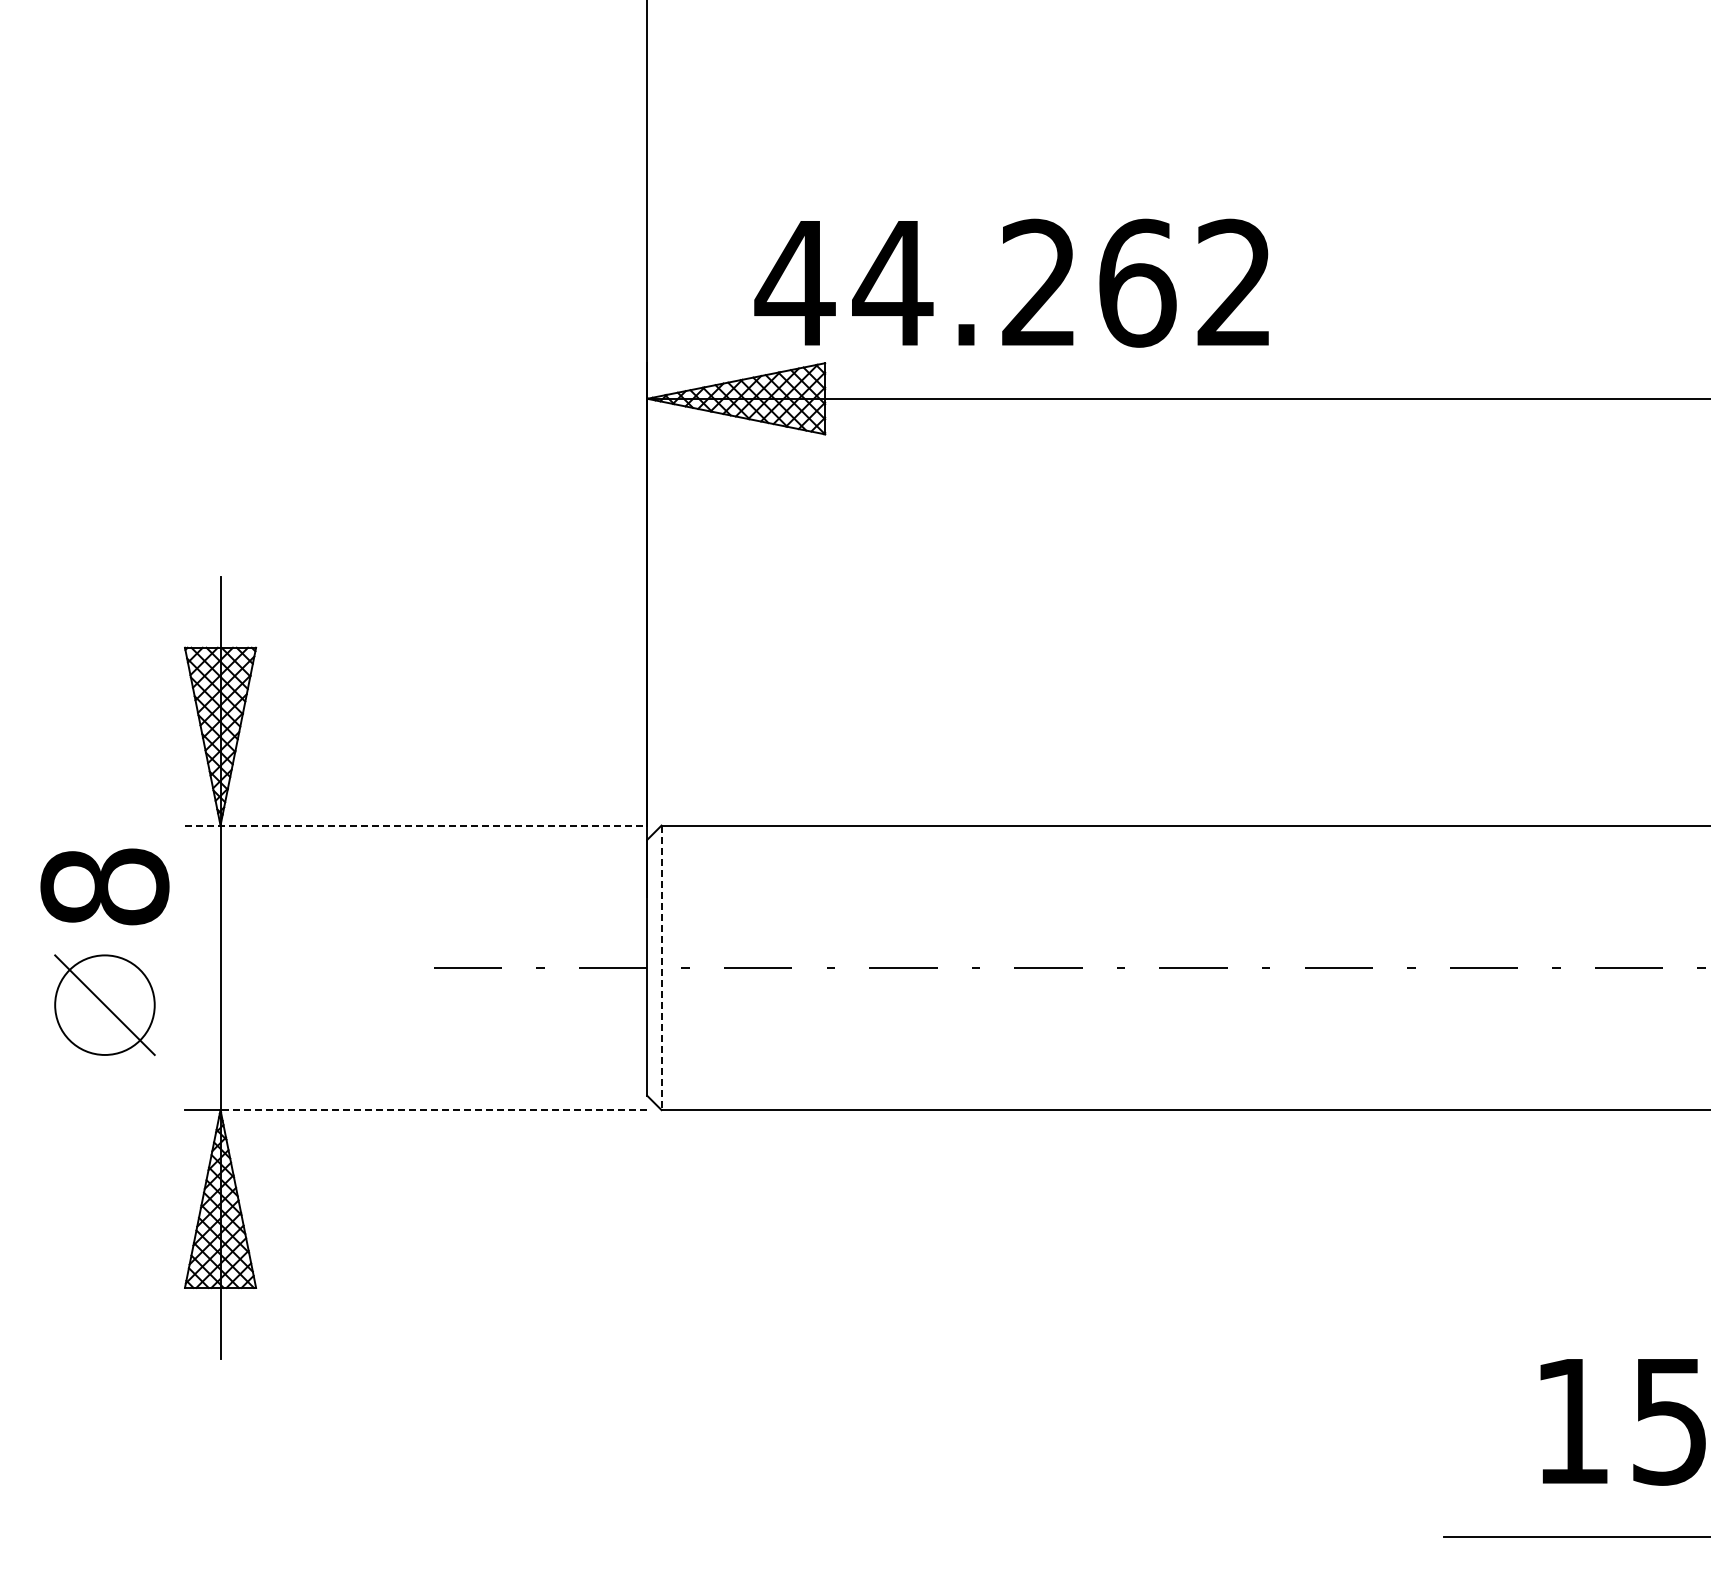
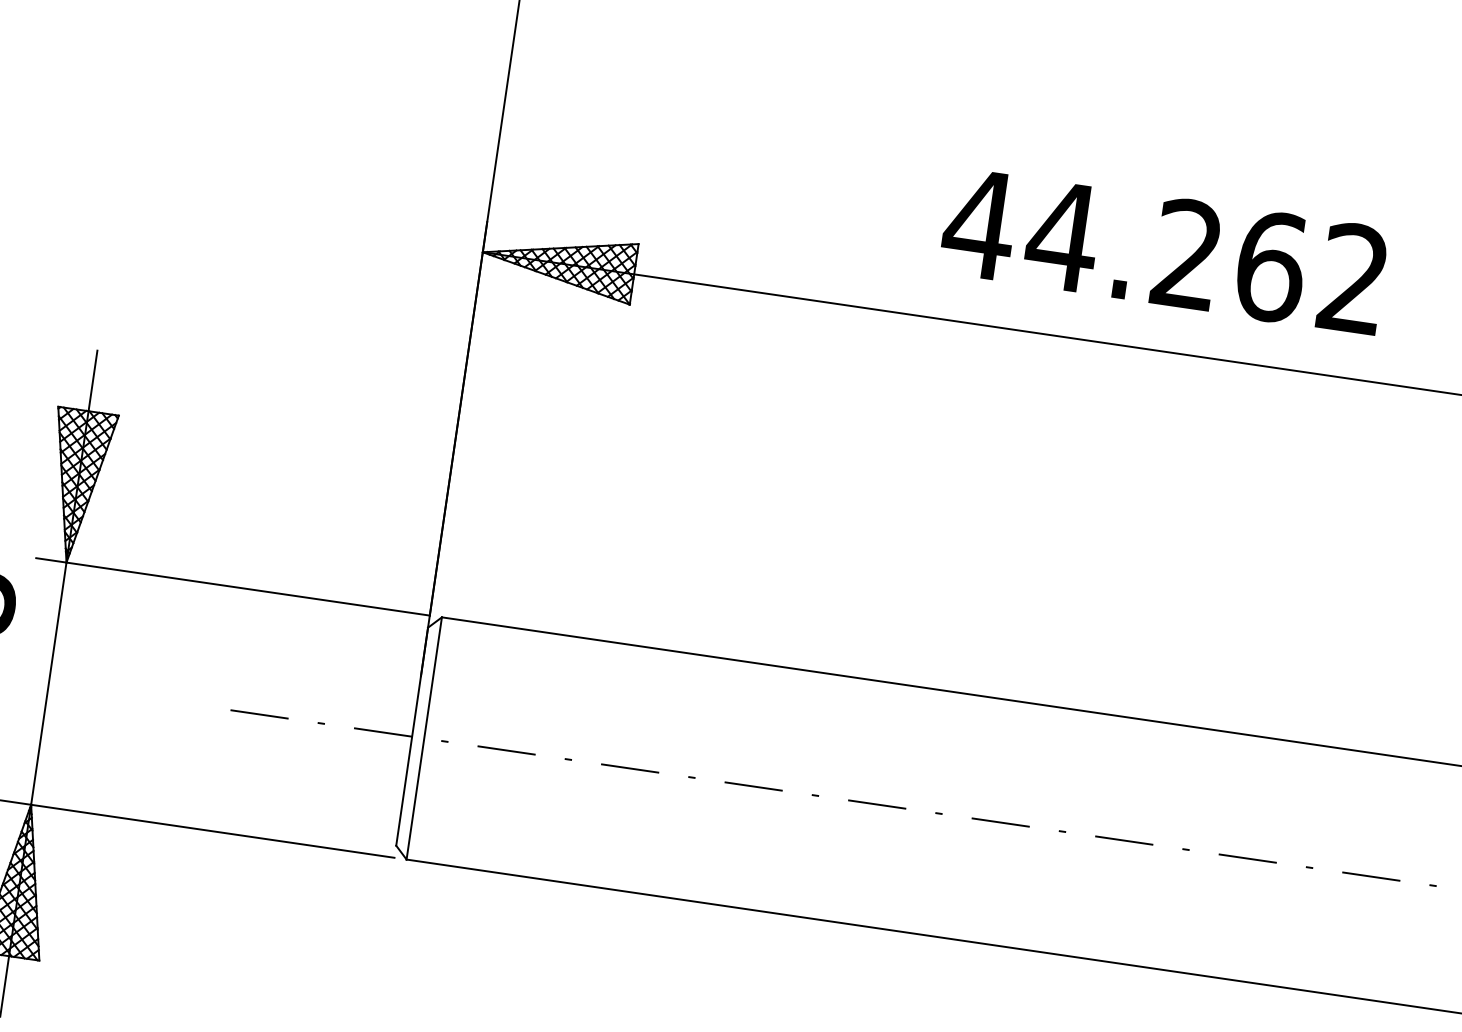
text: (1011, 282) -> (1163, 250), moved
line: (416, 825) -> (233, 586), dashed -> solid
line: (661, 968) -> (424, 739), dashed -> solid
line: (433, 1110) -> (212, 831), dashed -> solid

